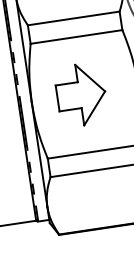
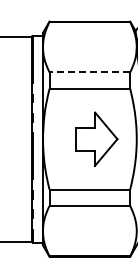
line: (73, 18) -> (89, 72), solid -> dashed
part: (81, 94) -> (96, 138), moved

